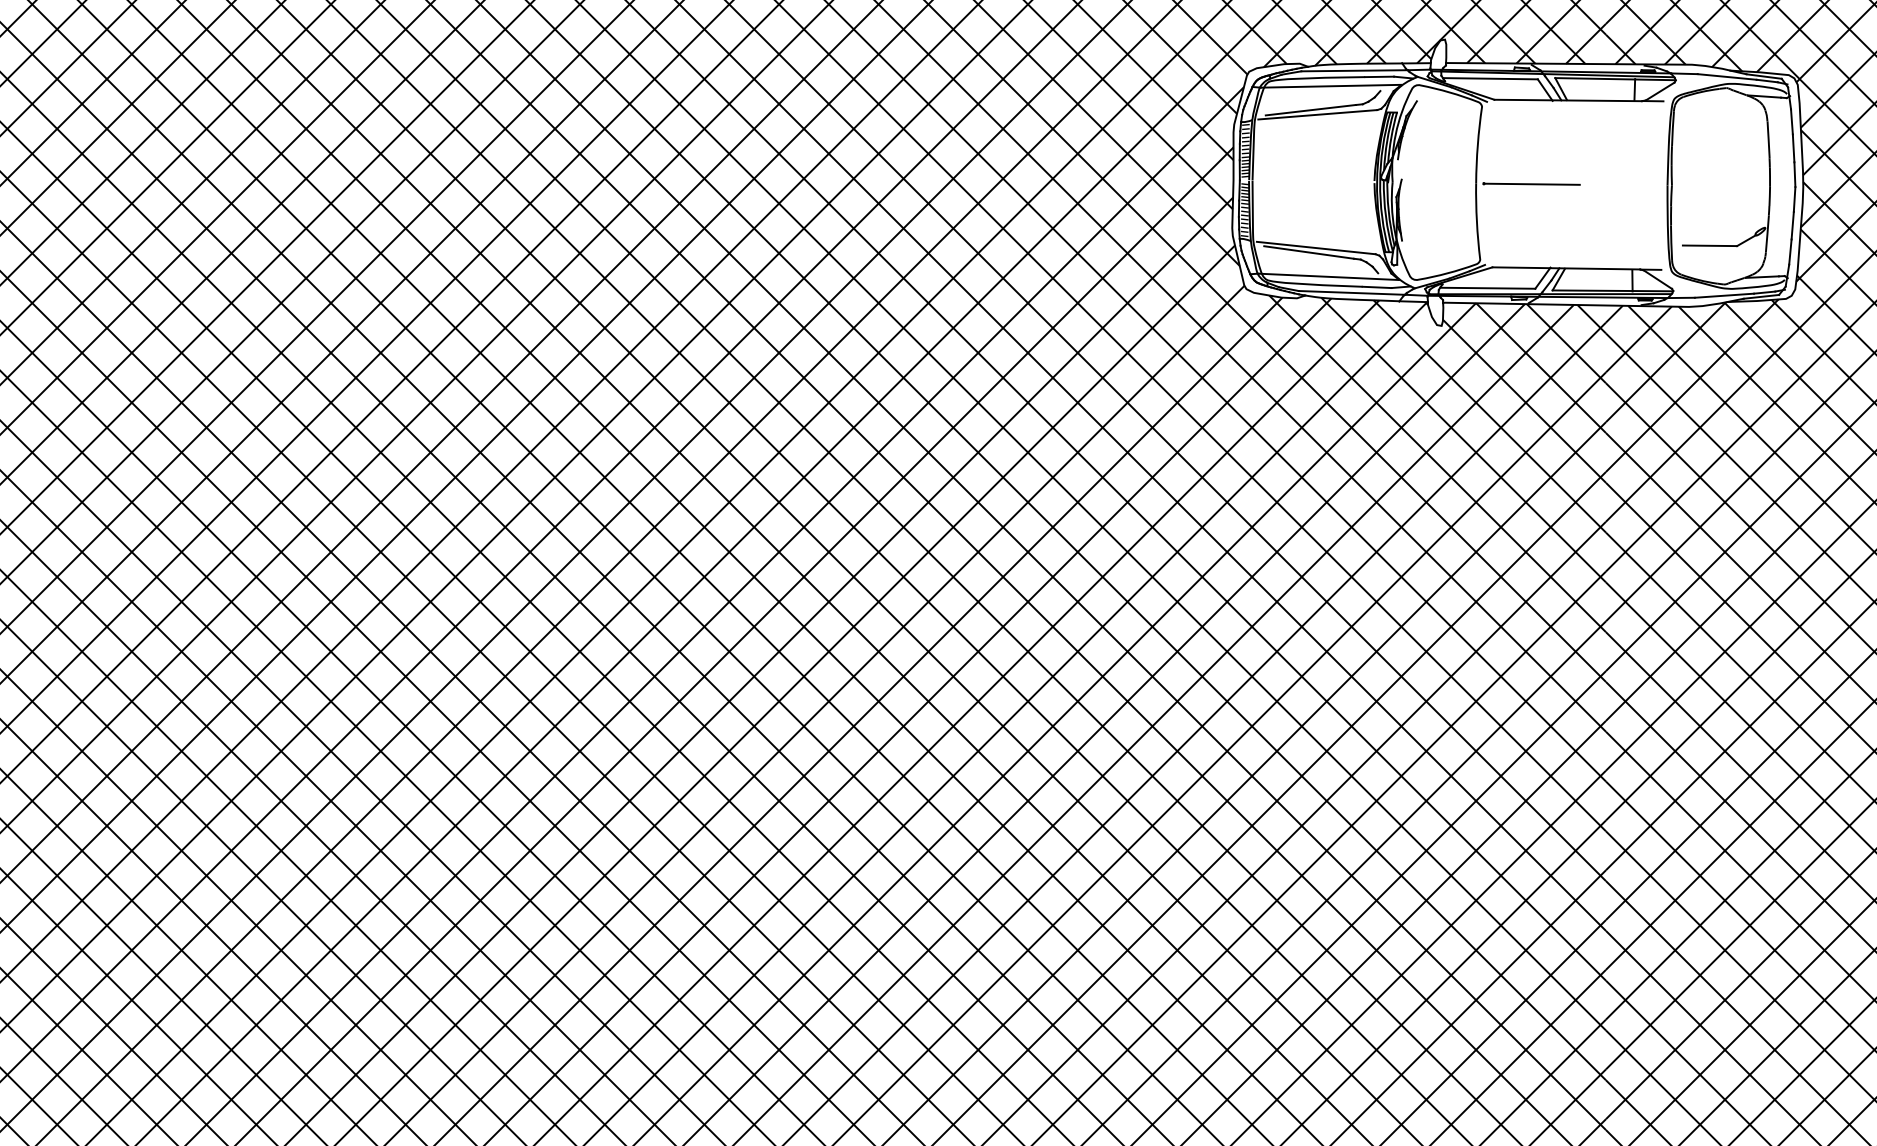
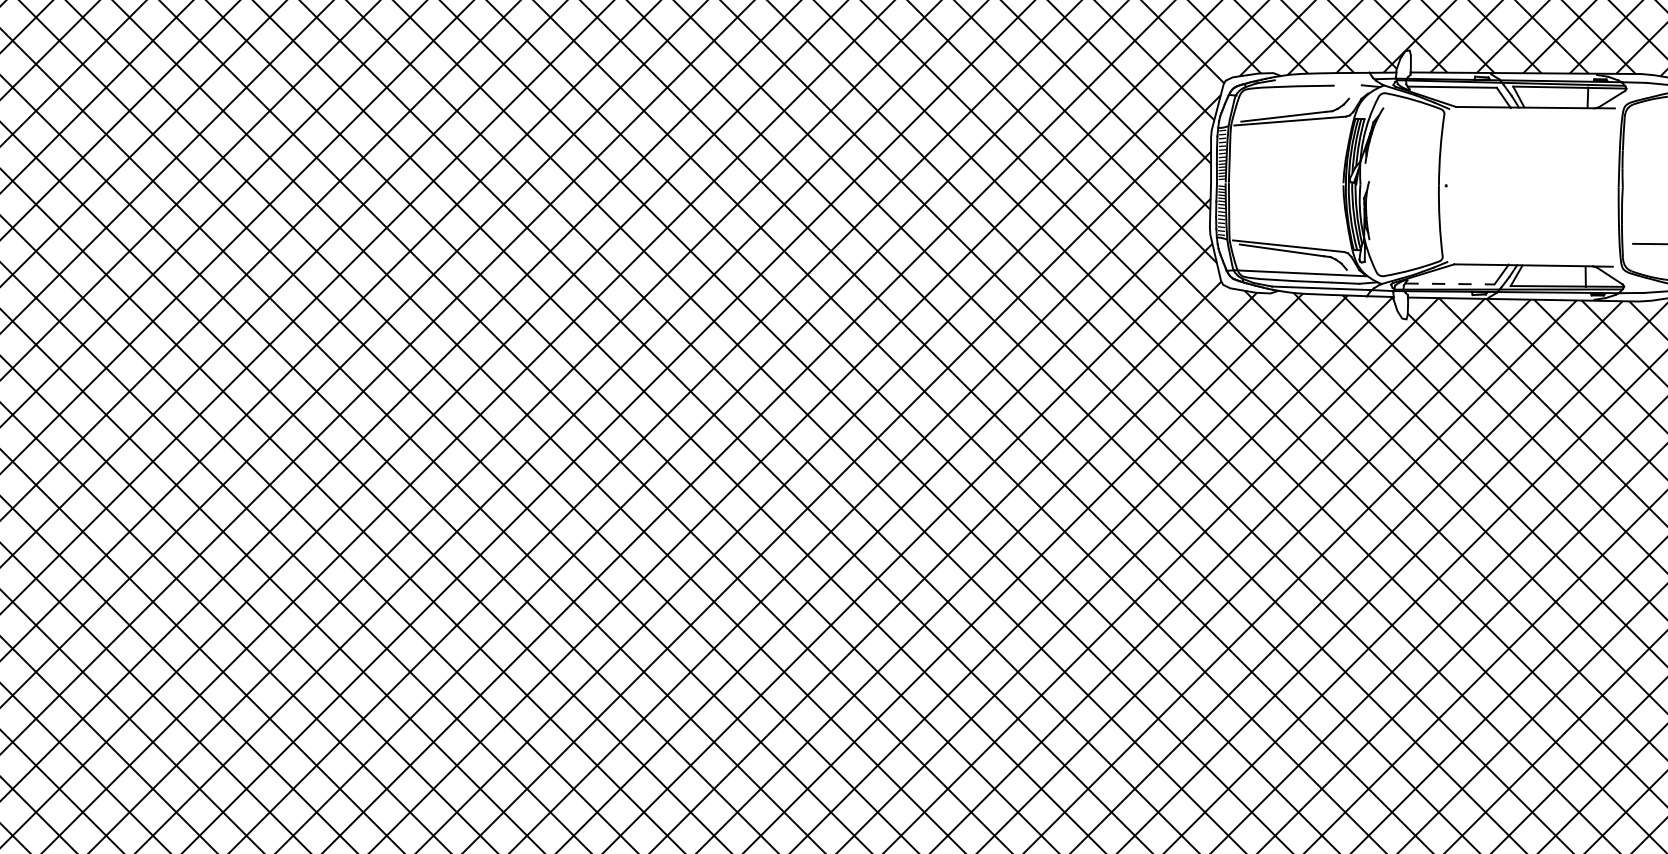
line: (1354, 70) -> (1324, 79), removed
line: (1379, 76) -> (1348, 85), removed
line: (1330, 85) -> (1302, 93), removed
line: (1531, 183) -> (1490, 185), removed
line: (1488, 288) -> (1450, 284), solid -> dashed

